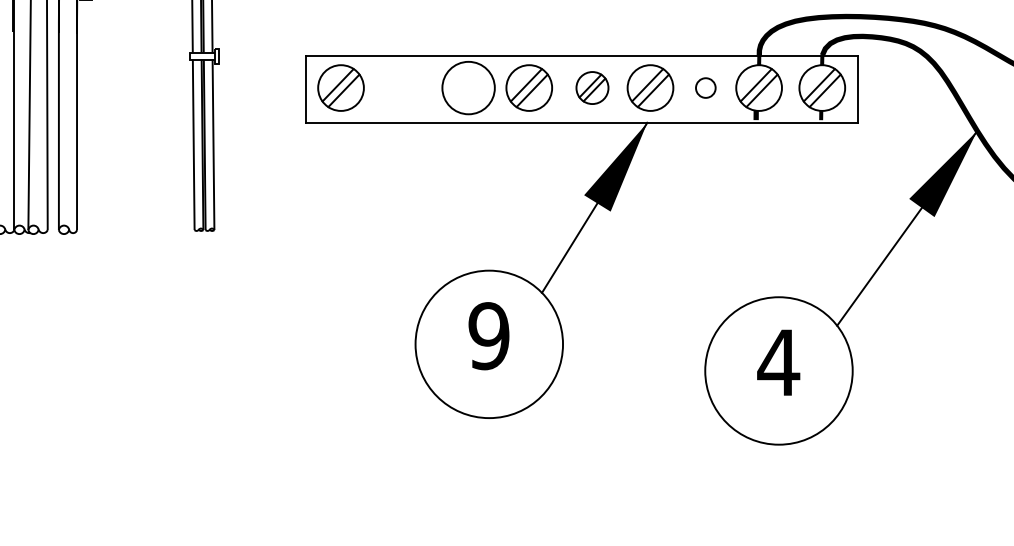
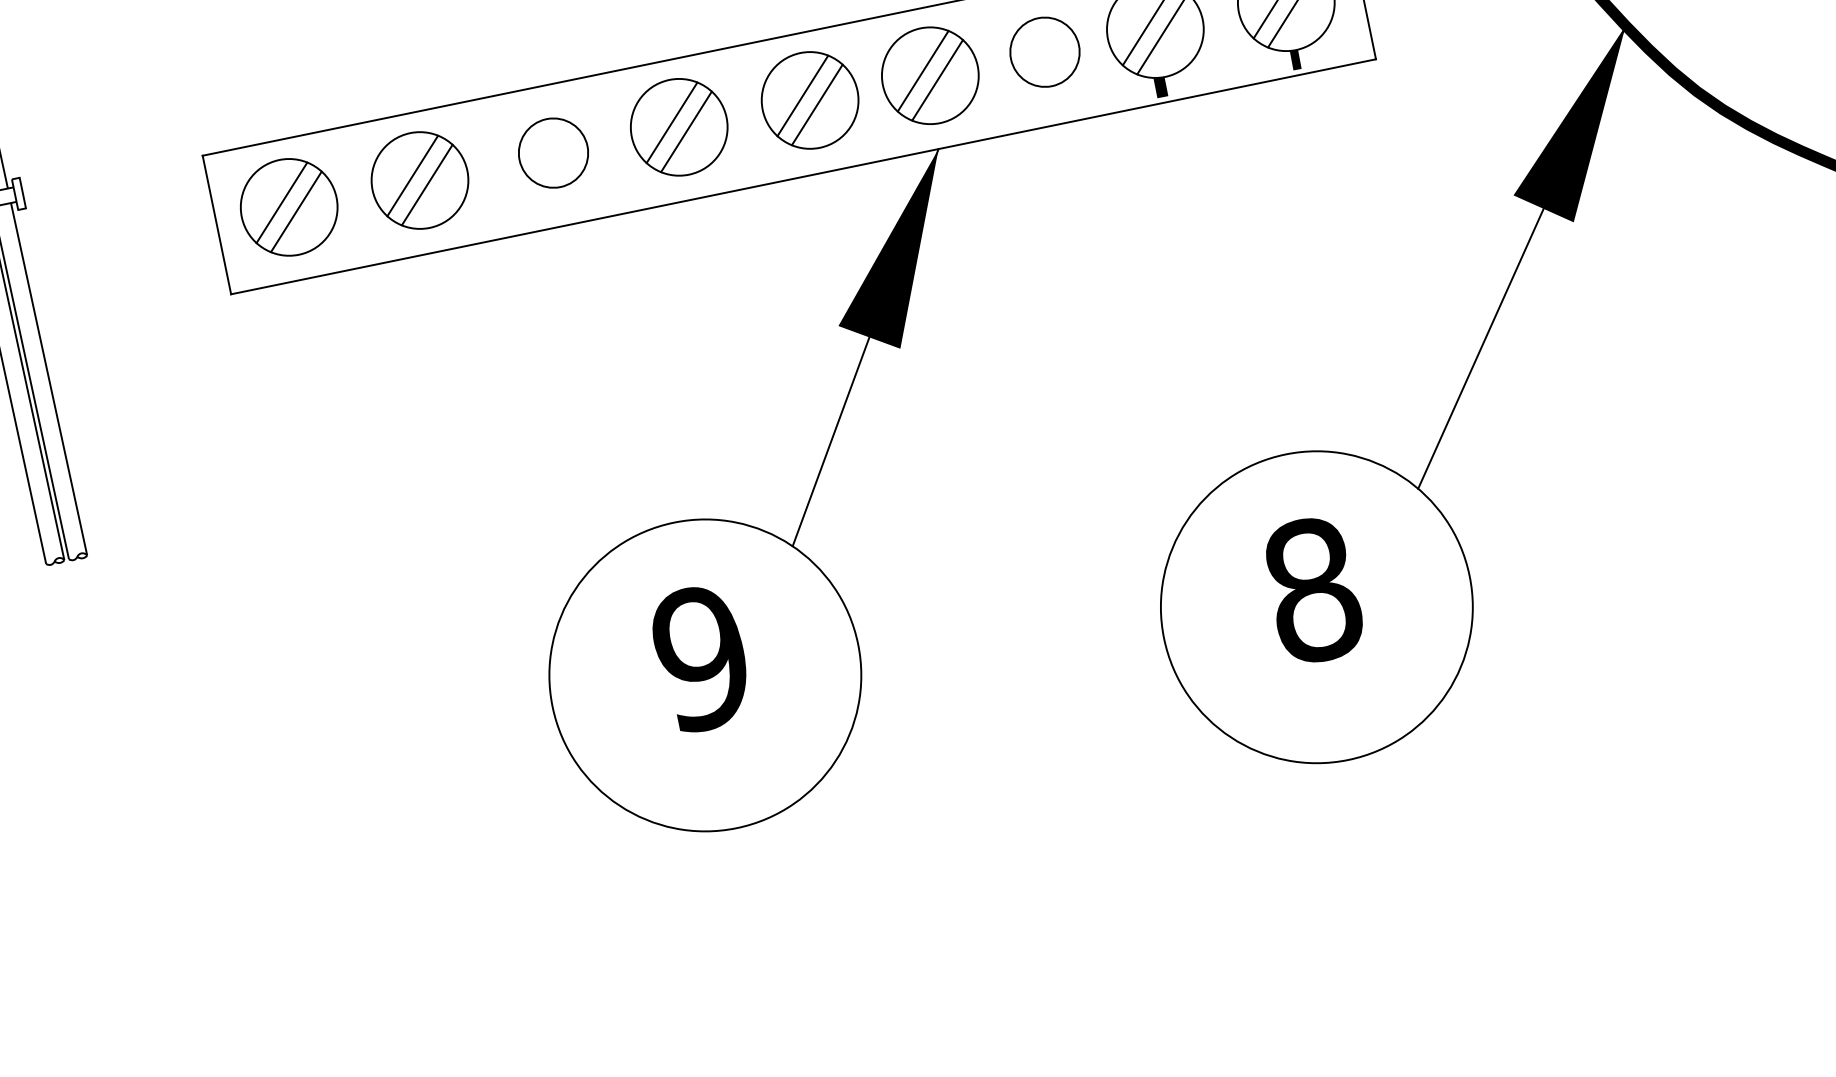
part: (403, 87) -> (418, 179), added
circle: (468, 87) -> (553, 151), size x0.62
part: (592, 87) -> (809, 99), size x1.43
circle: (705, 87) -> (1044, 51), size x1.67
text: (778, 362) -> (1312, 589), 4 -> 8

